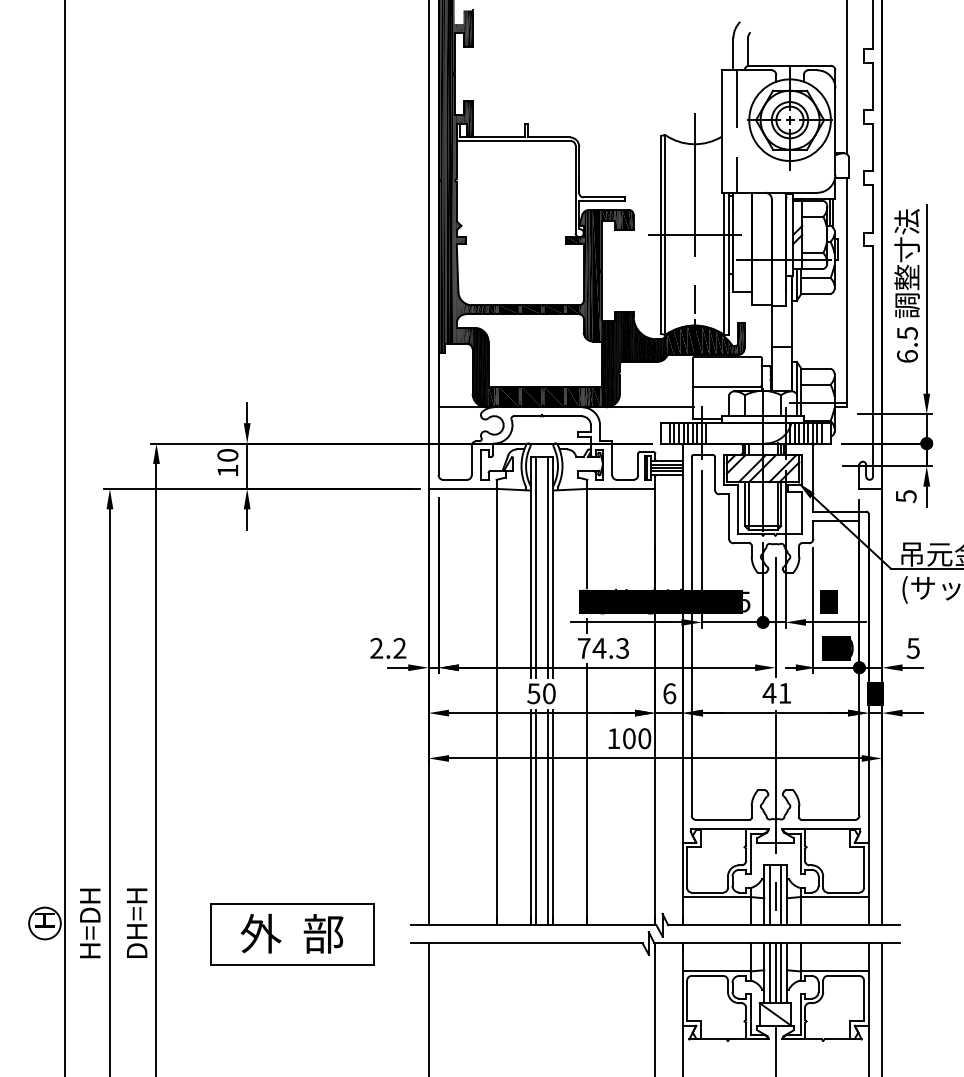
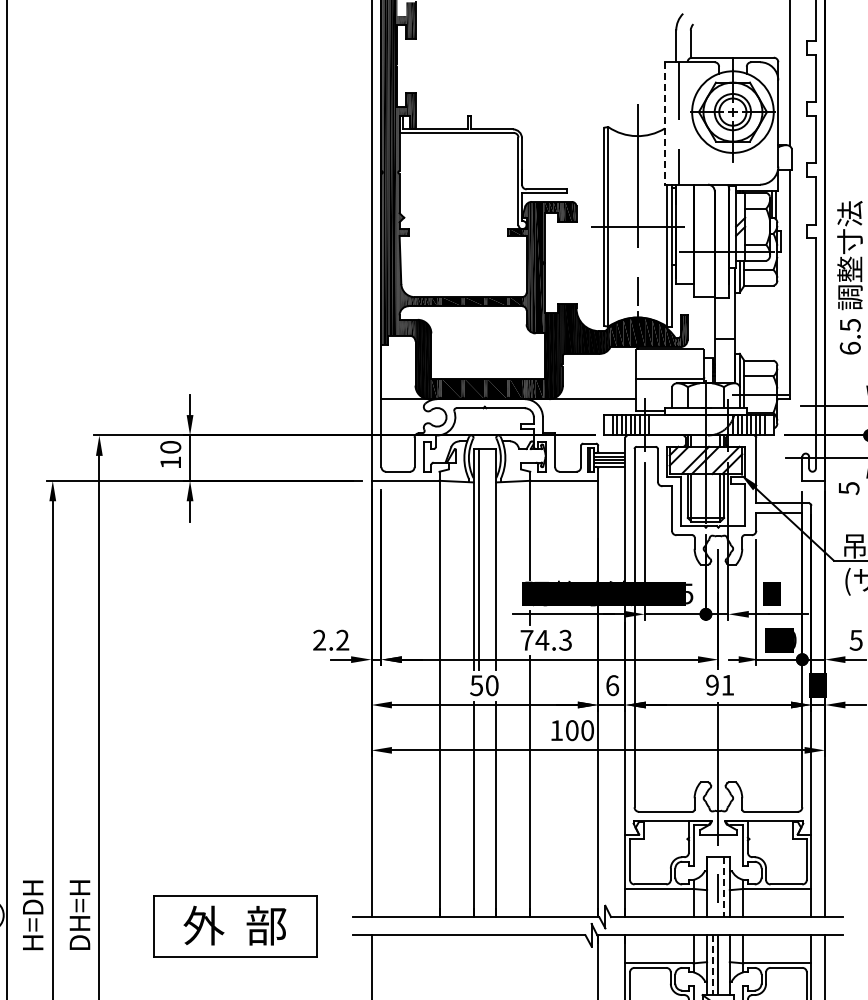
line: (722, 132) -> (665, 124), solid -> dashed
line: (547, 567) -> (490, 559), removed
text: (769, 692) -> (712, 684), 41 -> 91
line: (536, 817) -> (479, 809), removed
line: (547, 817) -> (490, 809), removed
line: (769, 895) -> (712, 887), removed
line: (781, 895) -> (724, 887), solid -> dashed
line: (769, 973) -> (712, 965), solid -> dashed
line: (781, 973) -> (724, 965), removed

